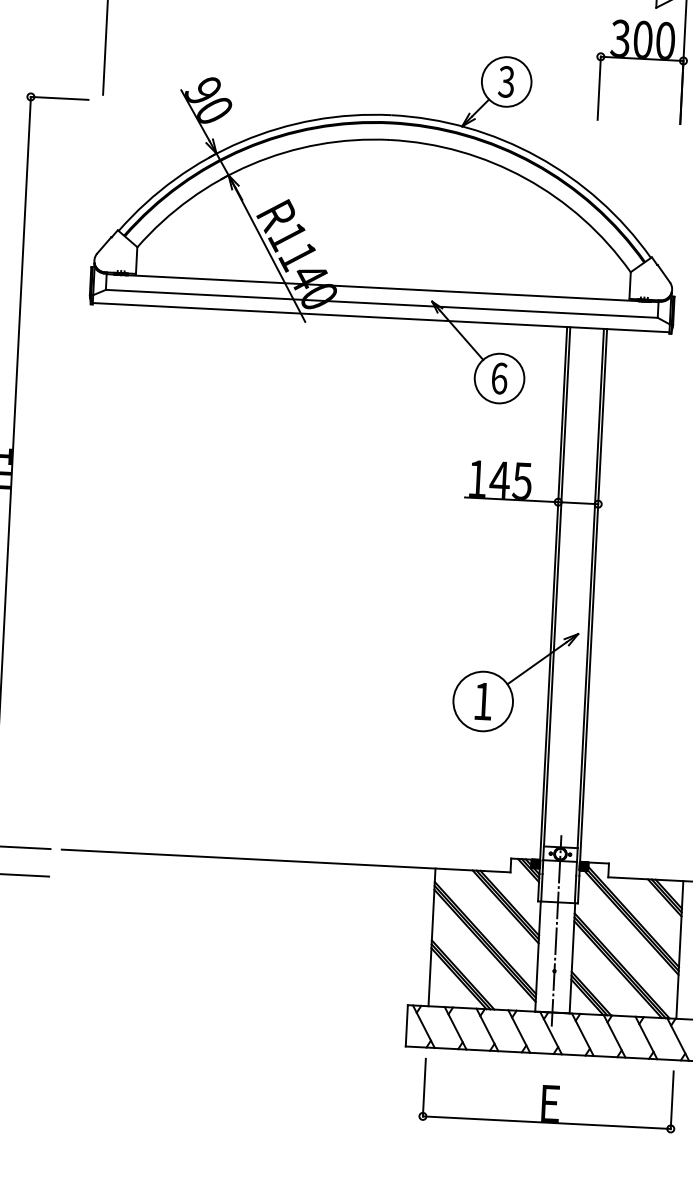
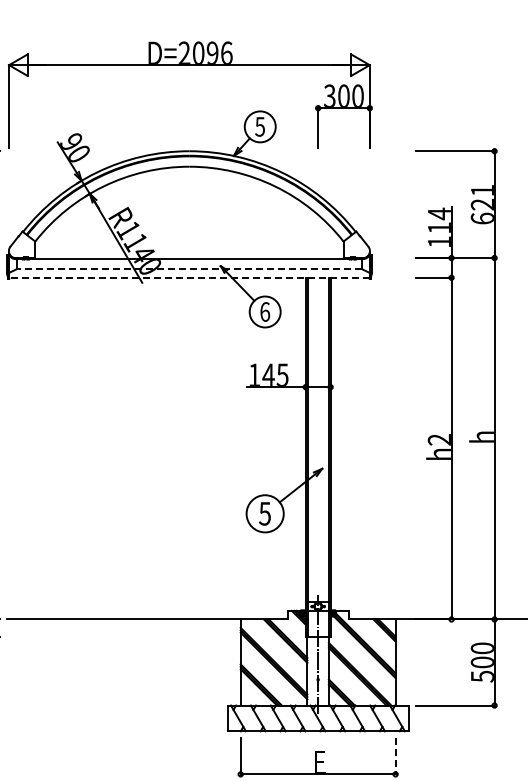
text: (505, 81) -> (259, 126), 3 -> 5
line: (380, 304) -> (188, 269), solid -> dashed
line: (379, 317) -> (188, 277), solid -> dashed
text: (482, 700) -> (264, 513), 1 -> 5
line: (672, 1100) -> (395, 756), solid -> dashed

